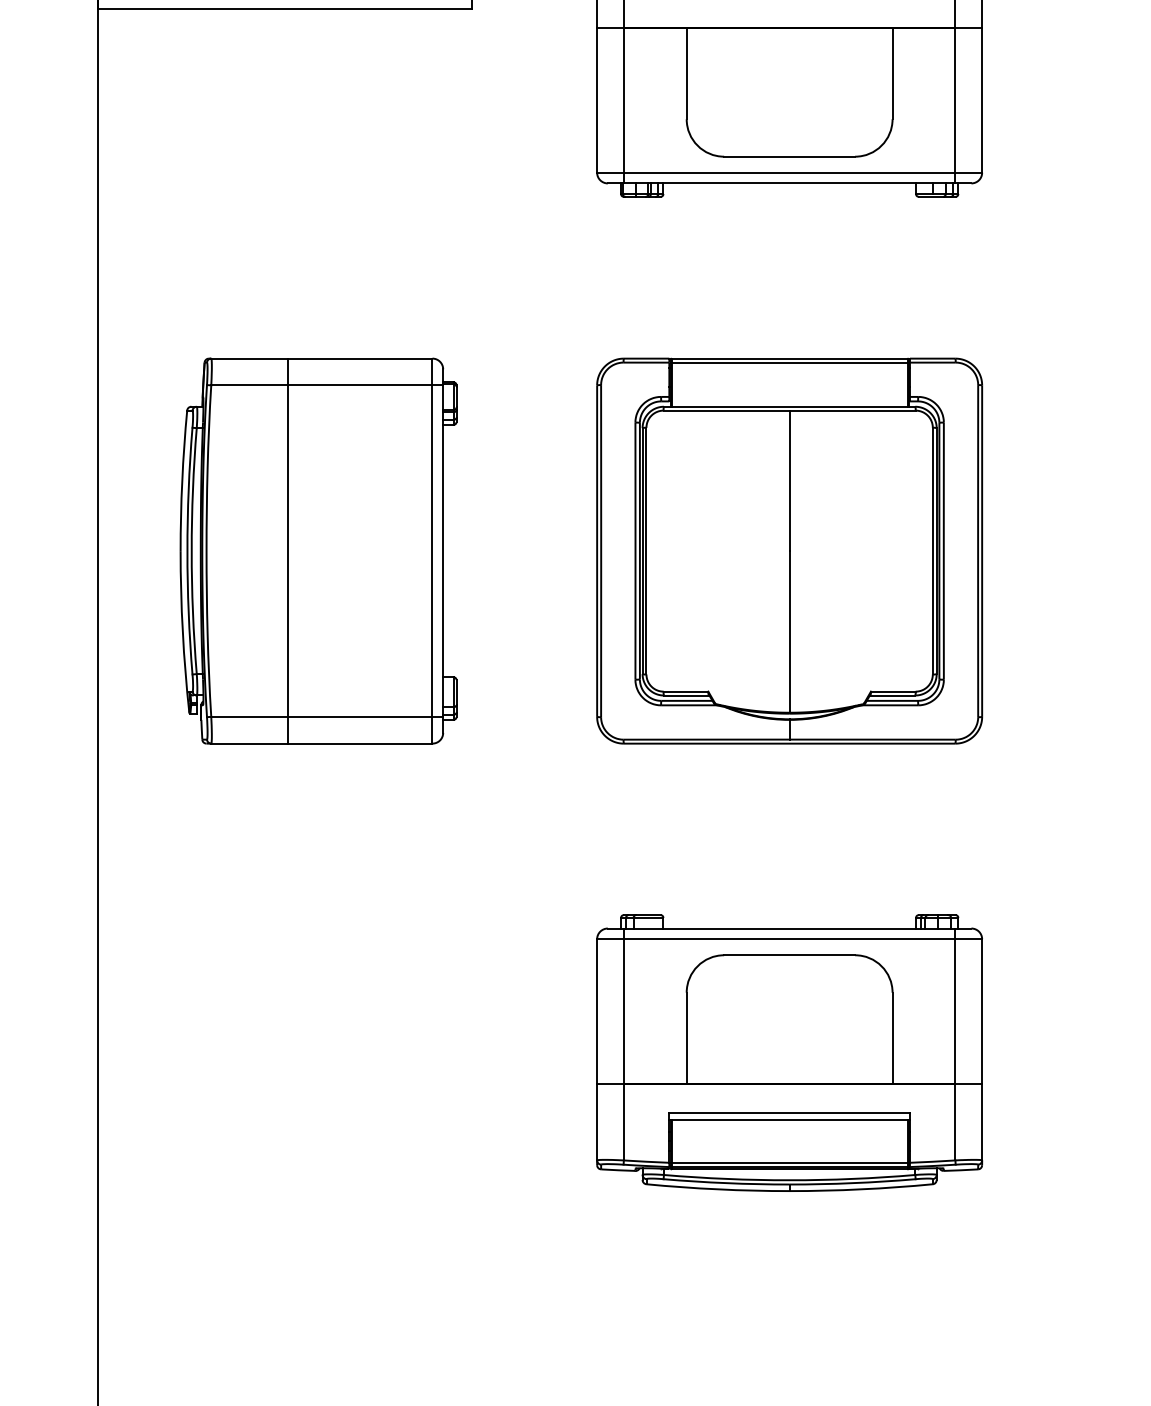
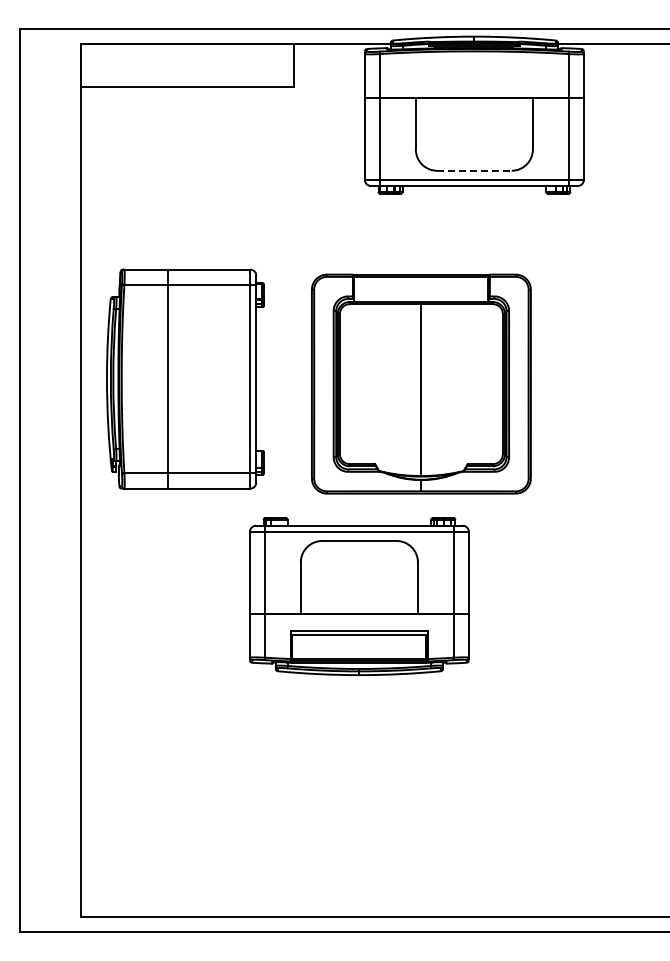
line: (789, 156) -> (474, 170), solid -> dashed
part: (318, 550) -> (185, 378), moved
part: (789, 550) -> (421, 383), moved
part: (789, 1052) -> (359, 596), moved

